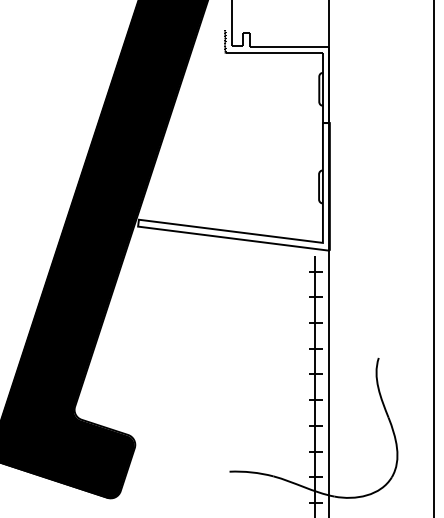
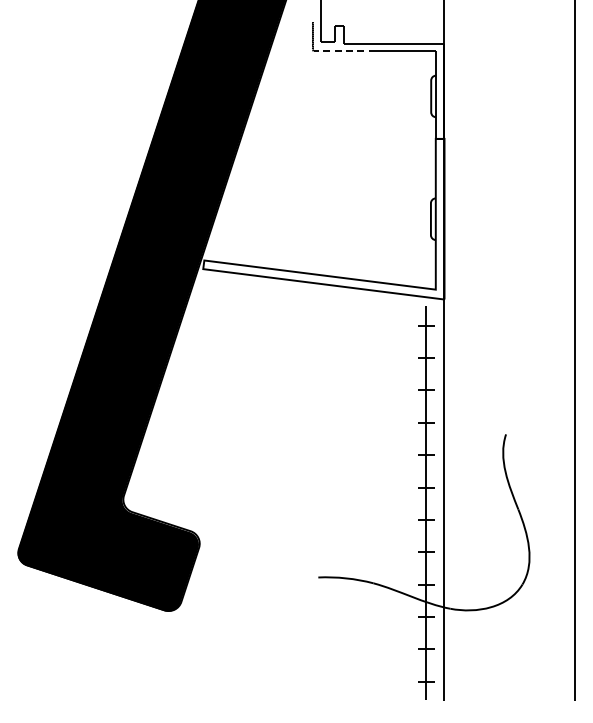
line: (250, 53) -> (344, 51), solid -> dashed

